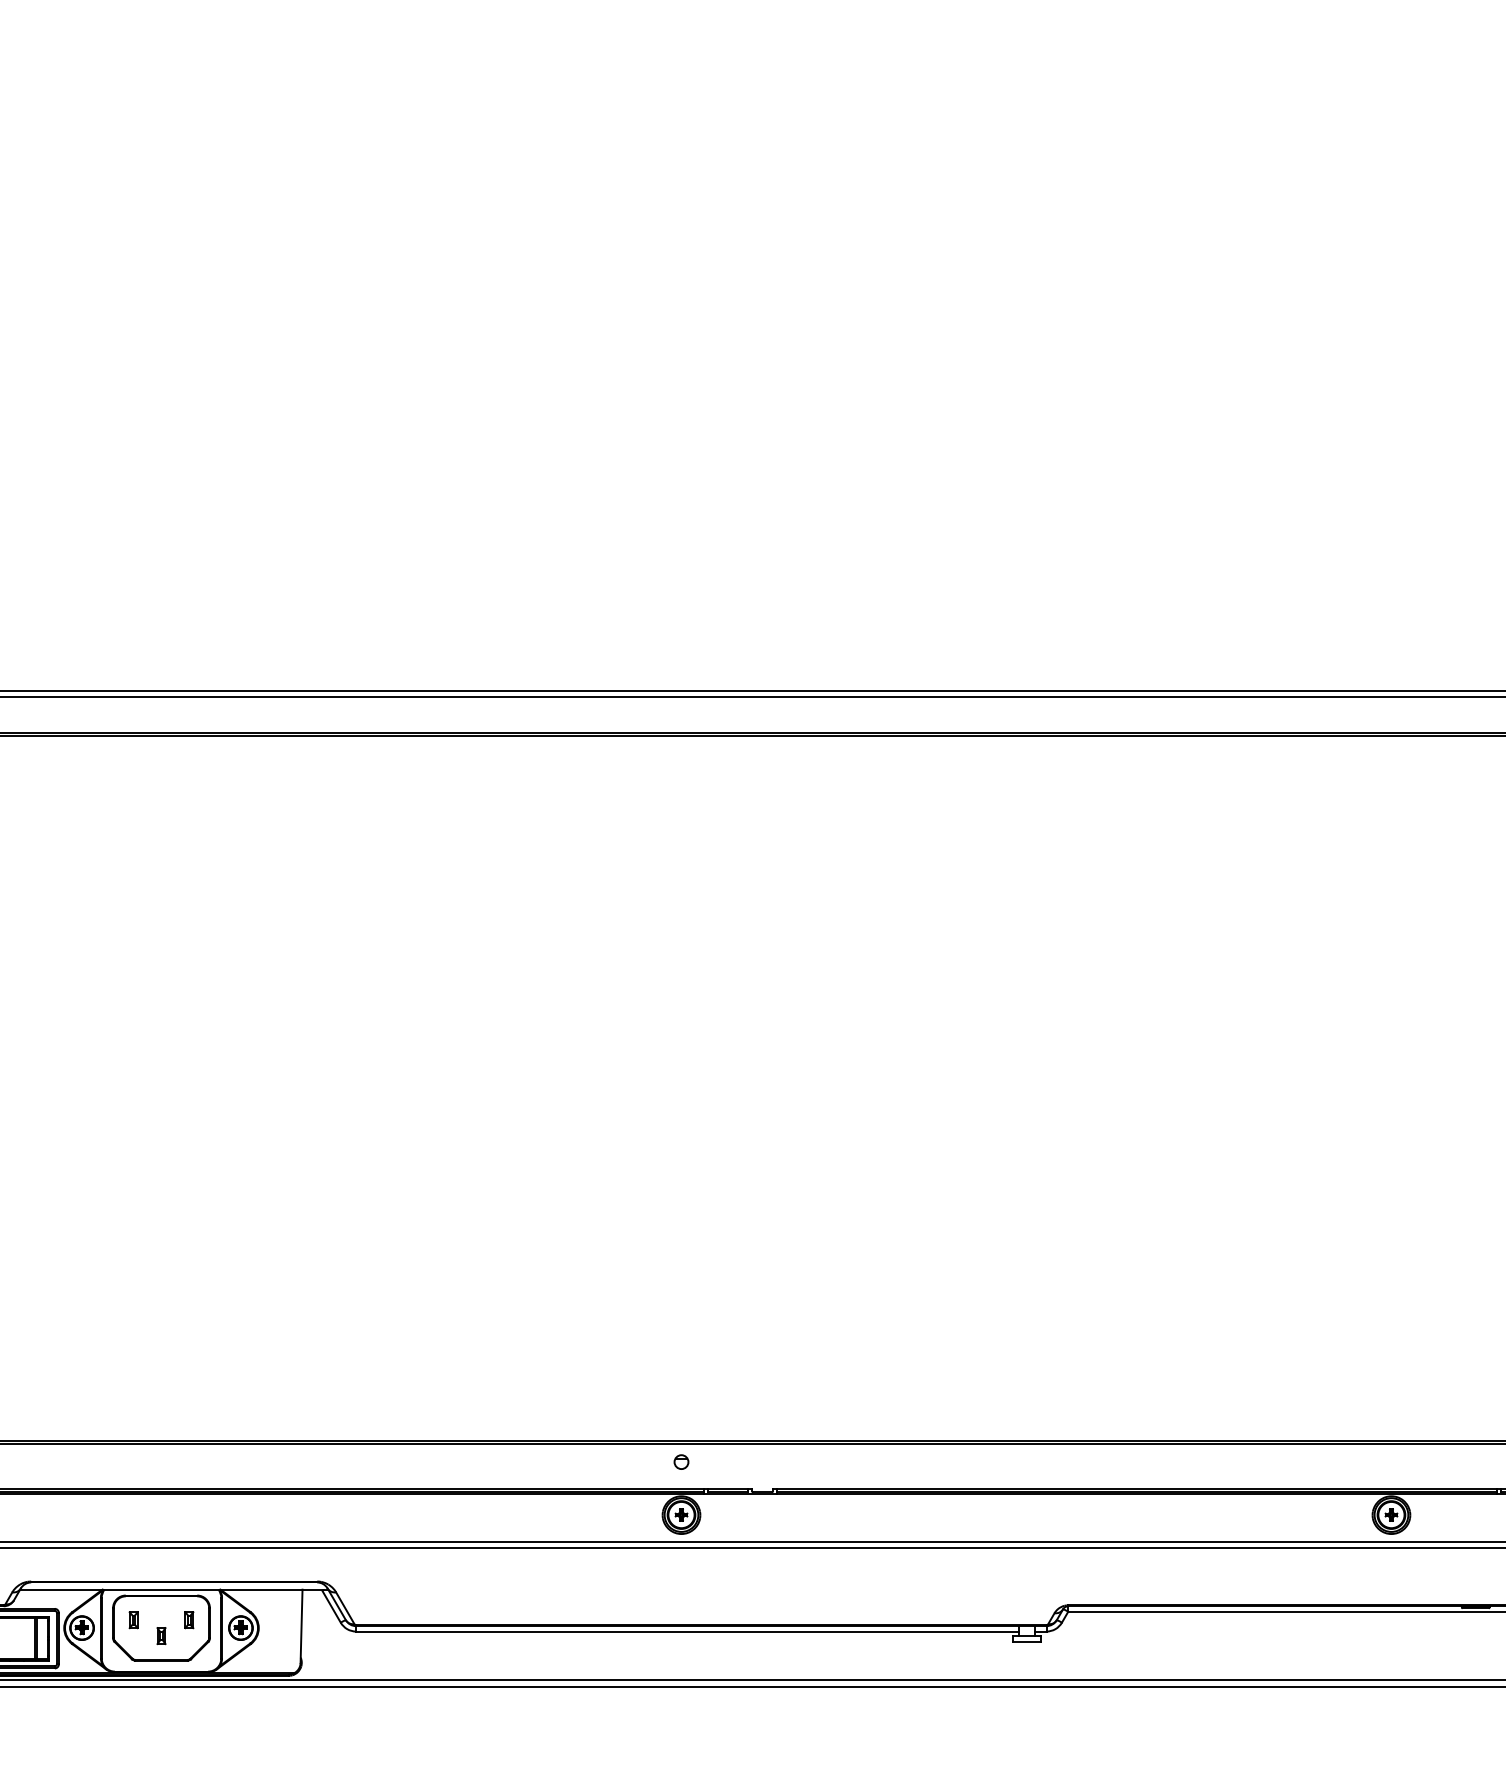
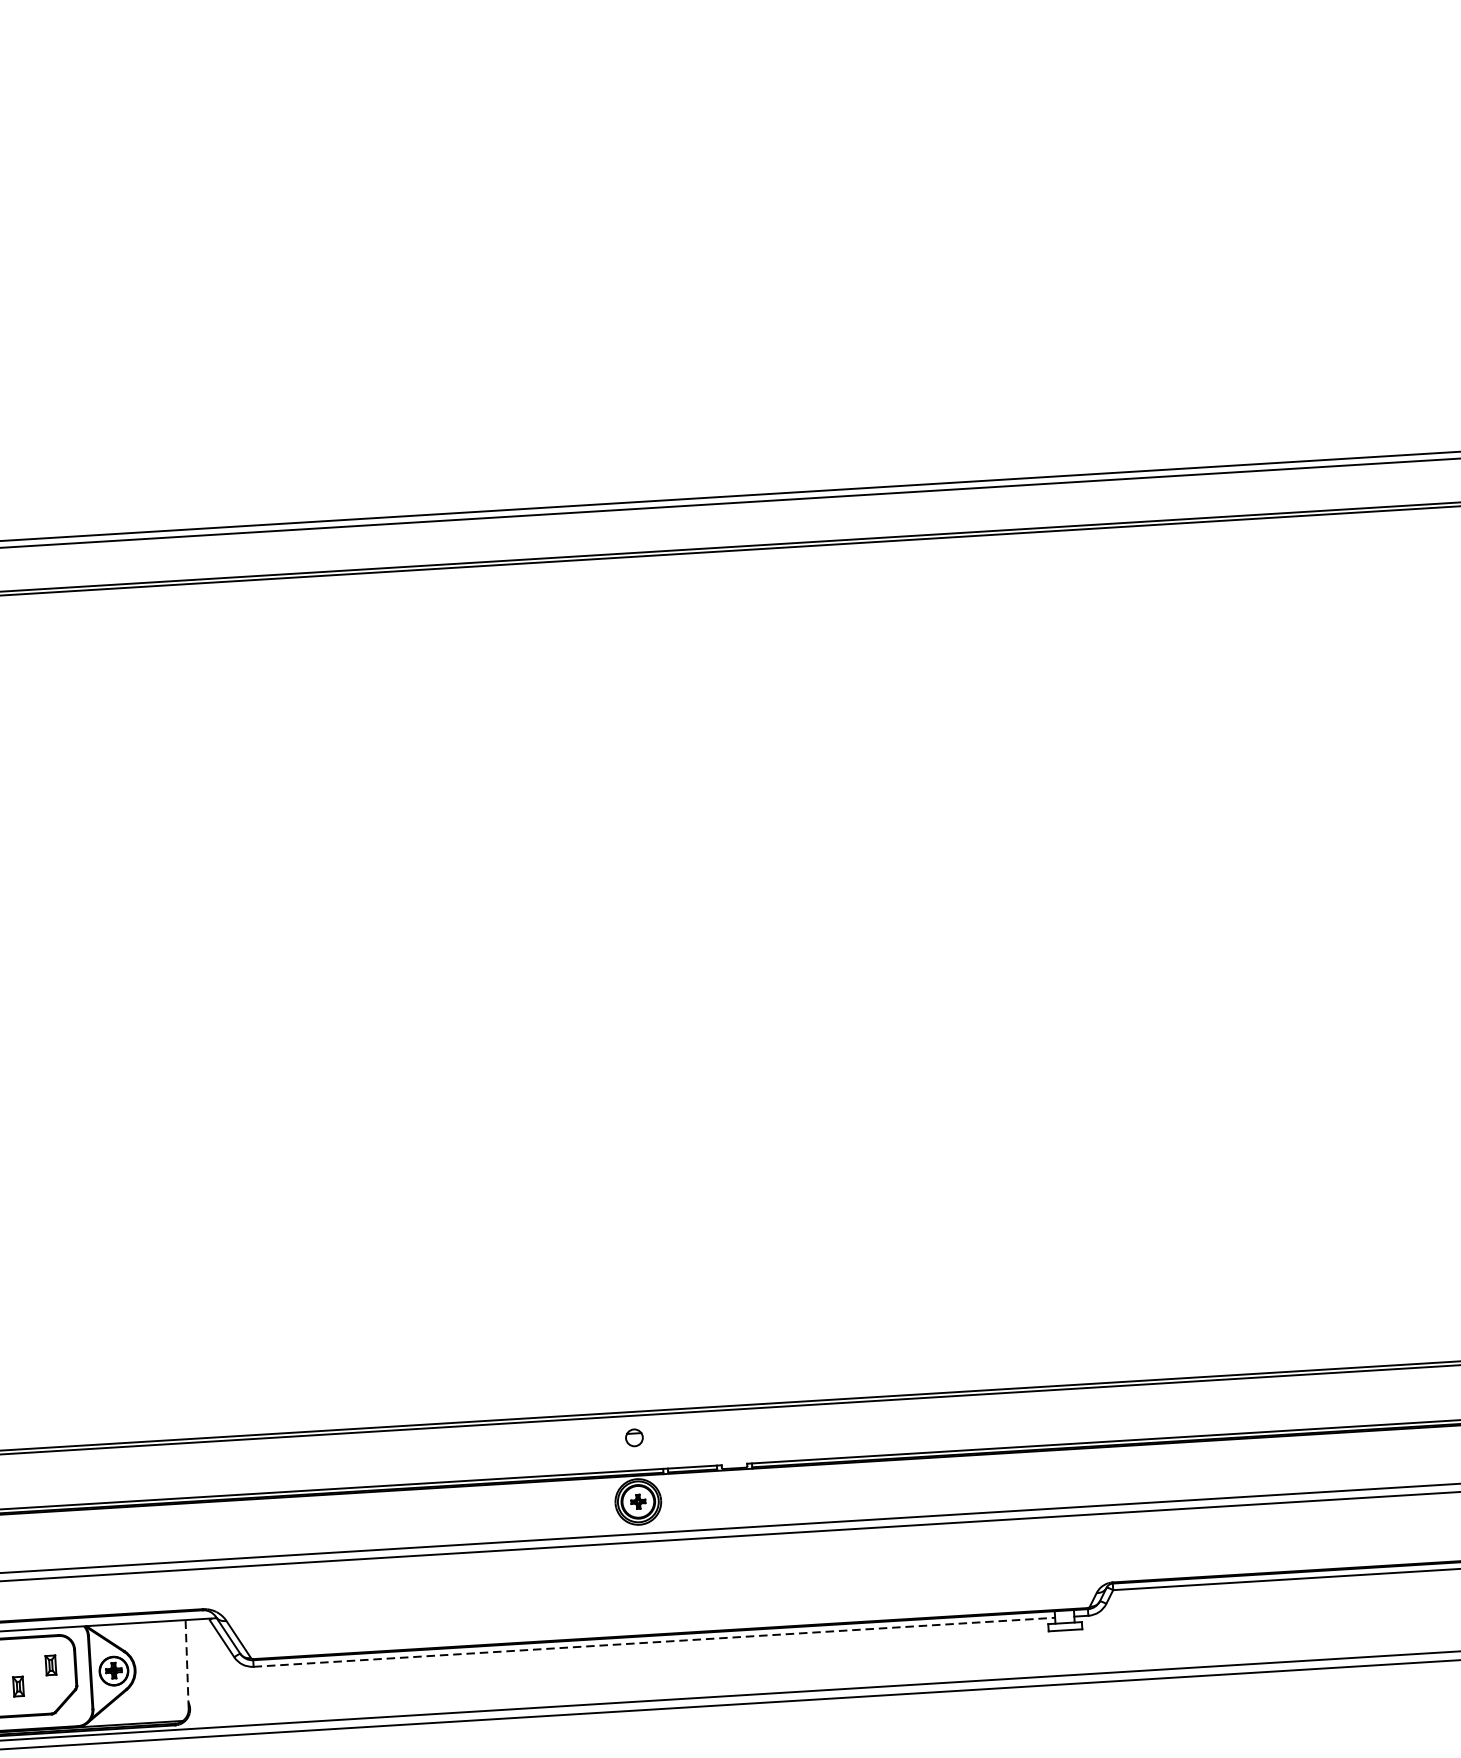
line: (301, 1626) -> (187, 1664), solid -> dashed
line: (688, 1631) -> (655, 1642), solid -> dashed

